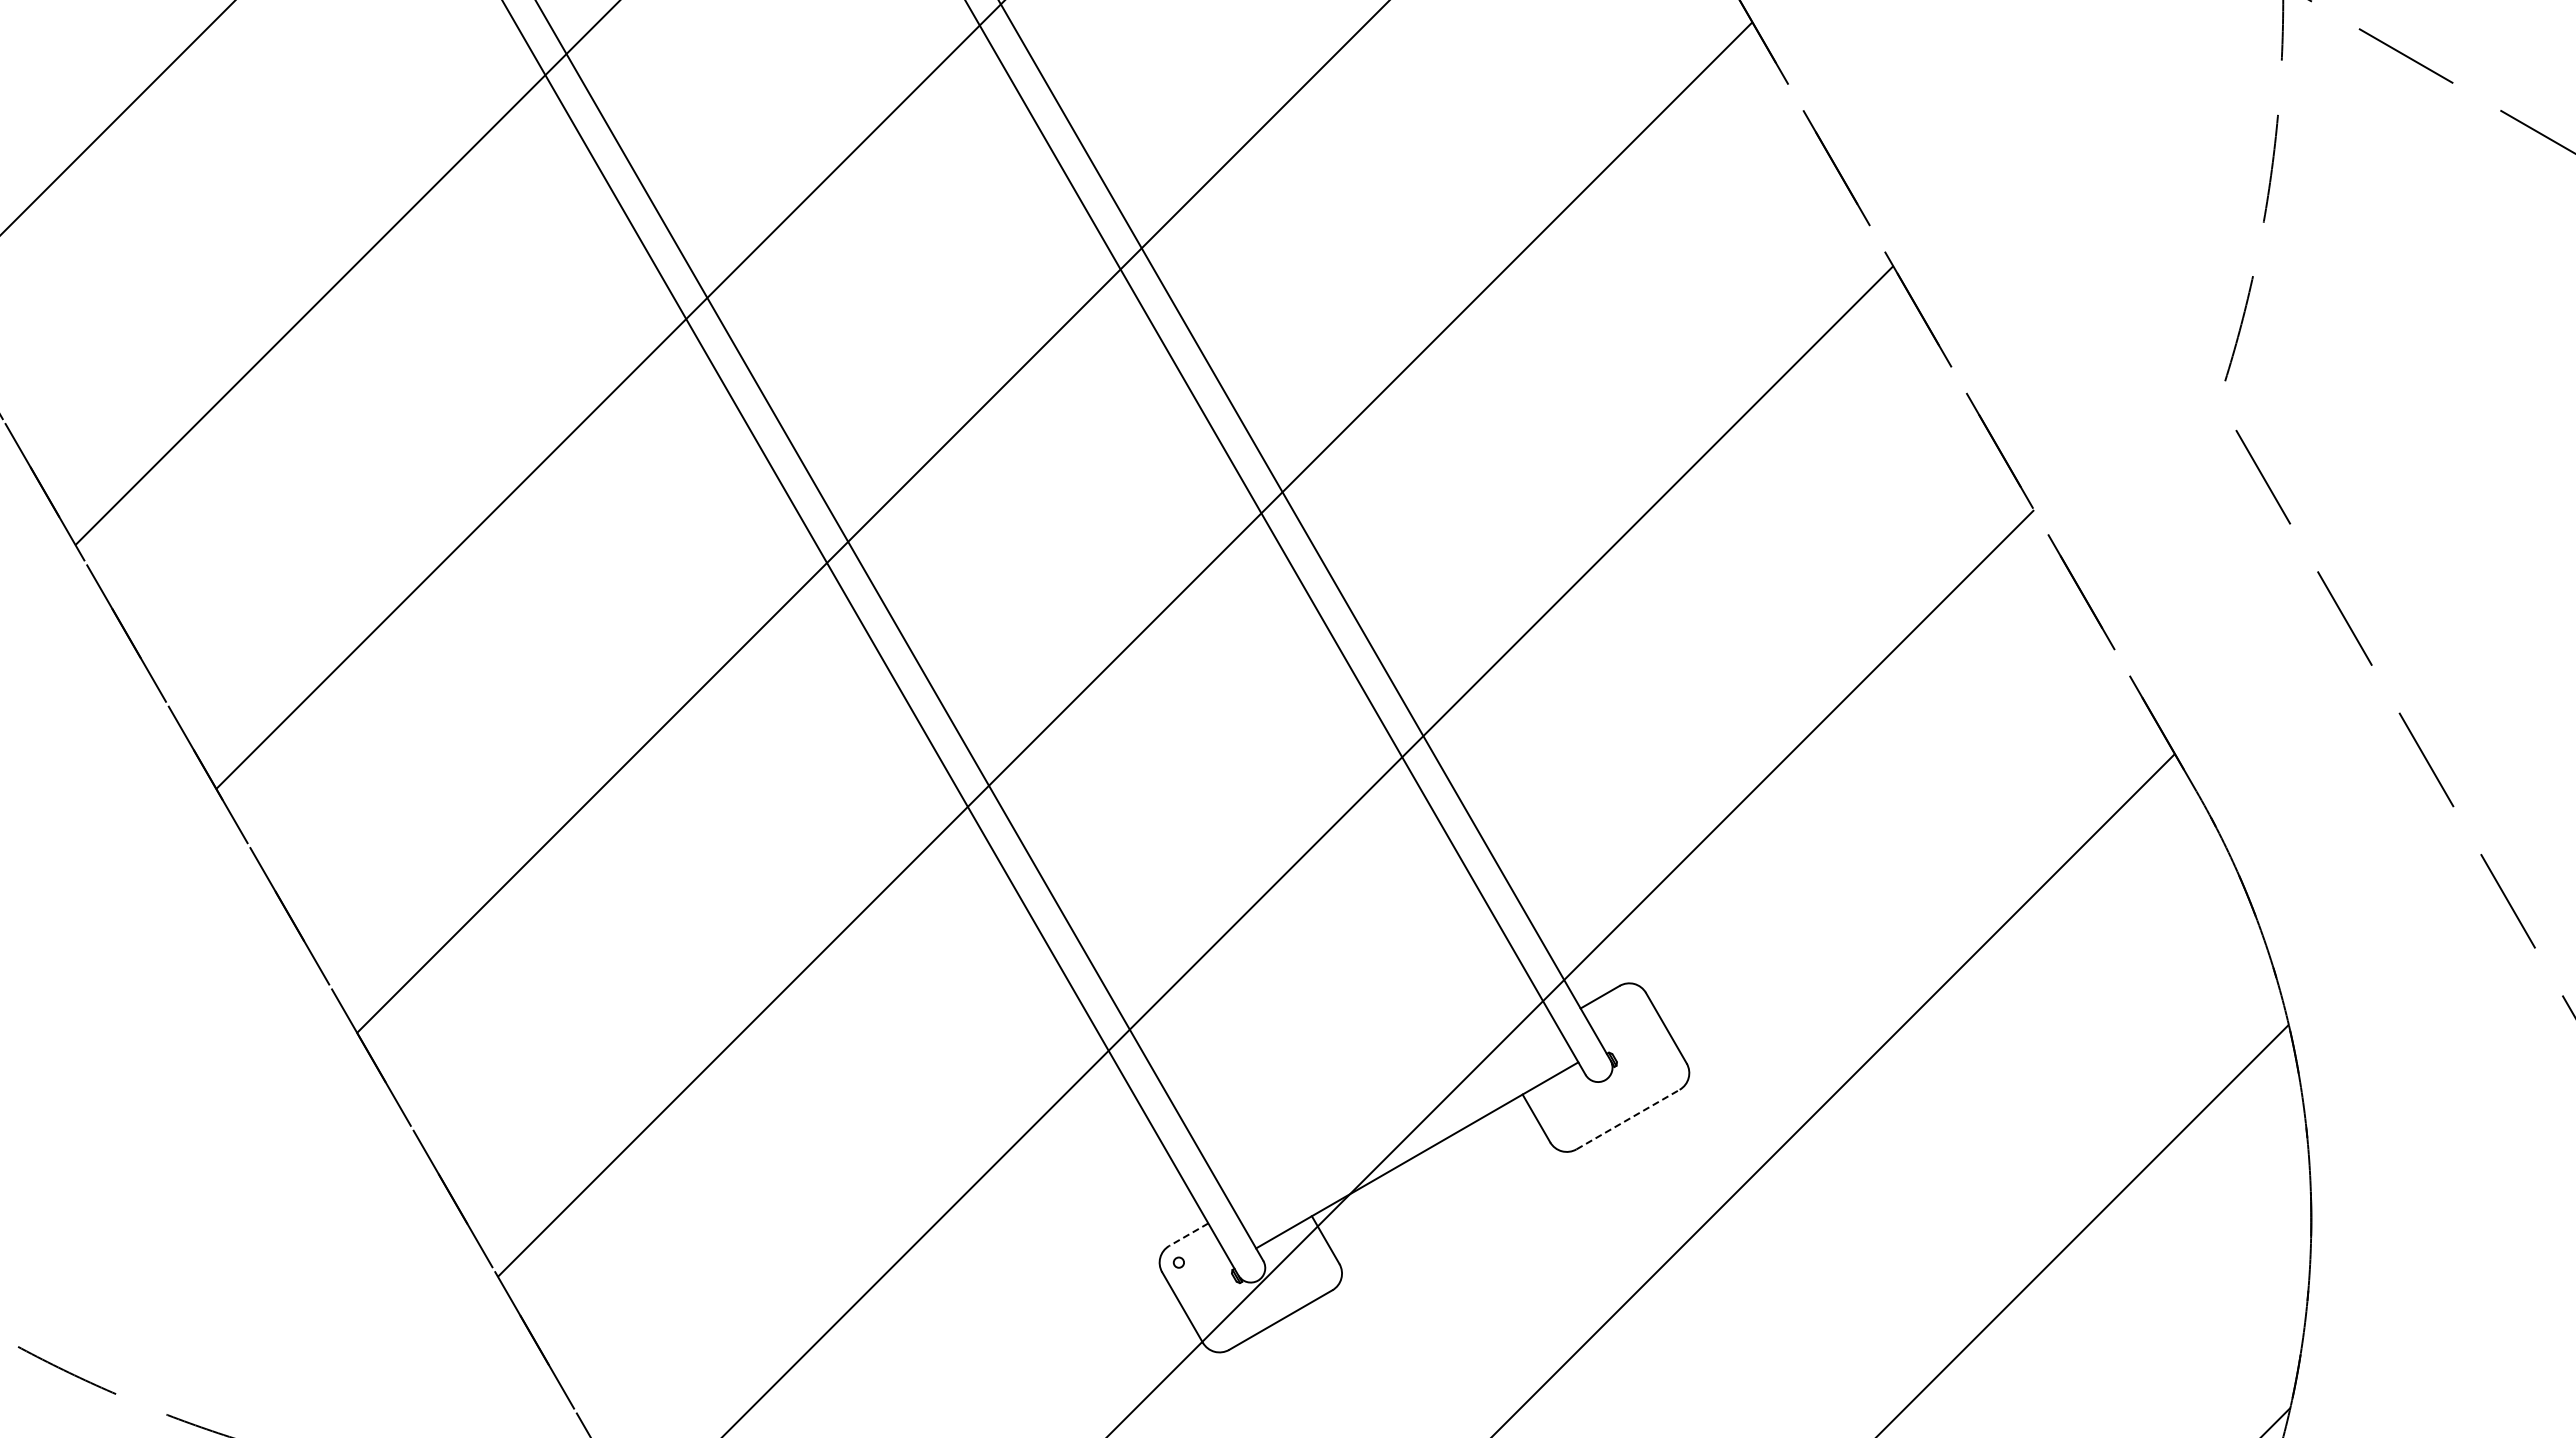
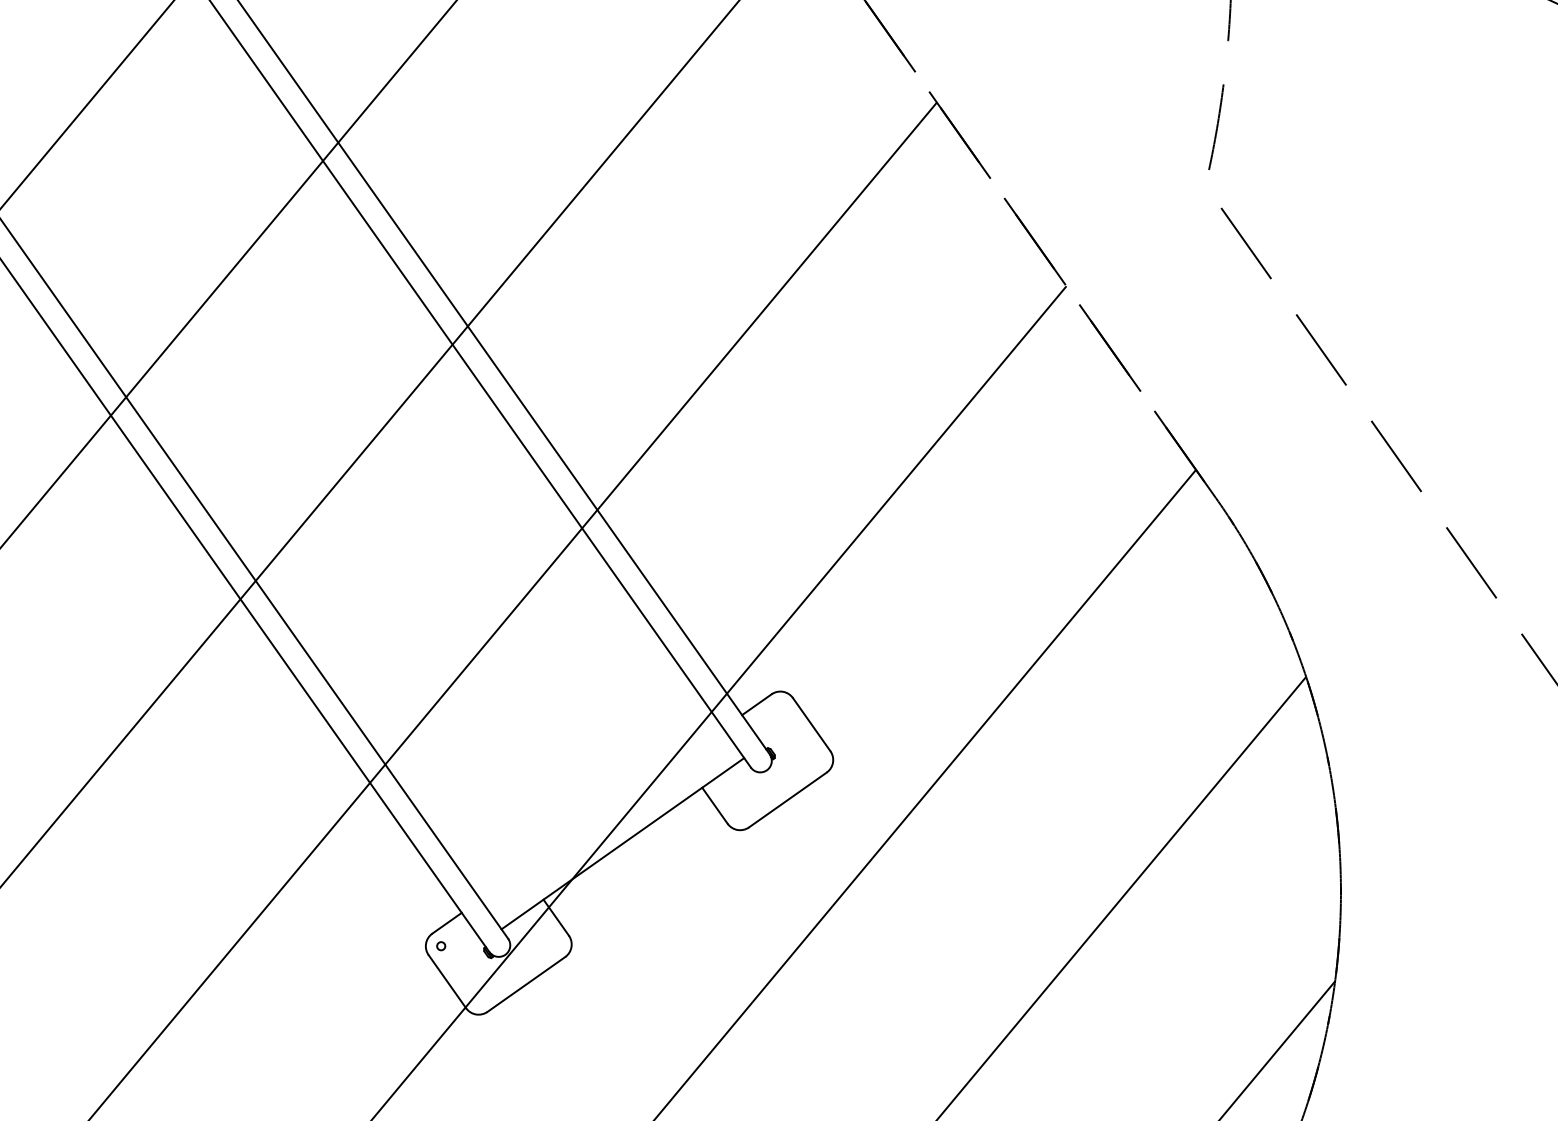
line: (1628, 1119) -> (788, 799), dashed -> solid
line: (1188, 1234) -> (446, 923), dashed -> solid

